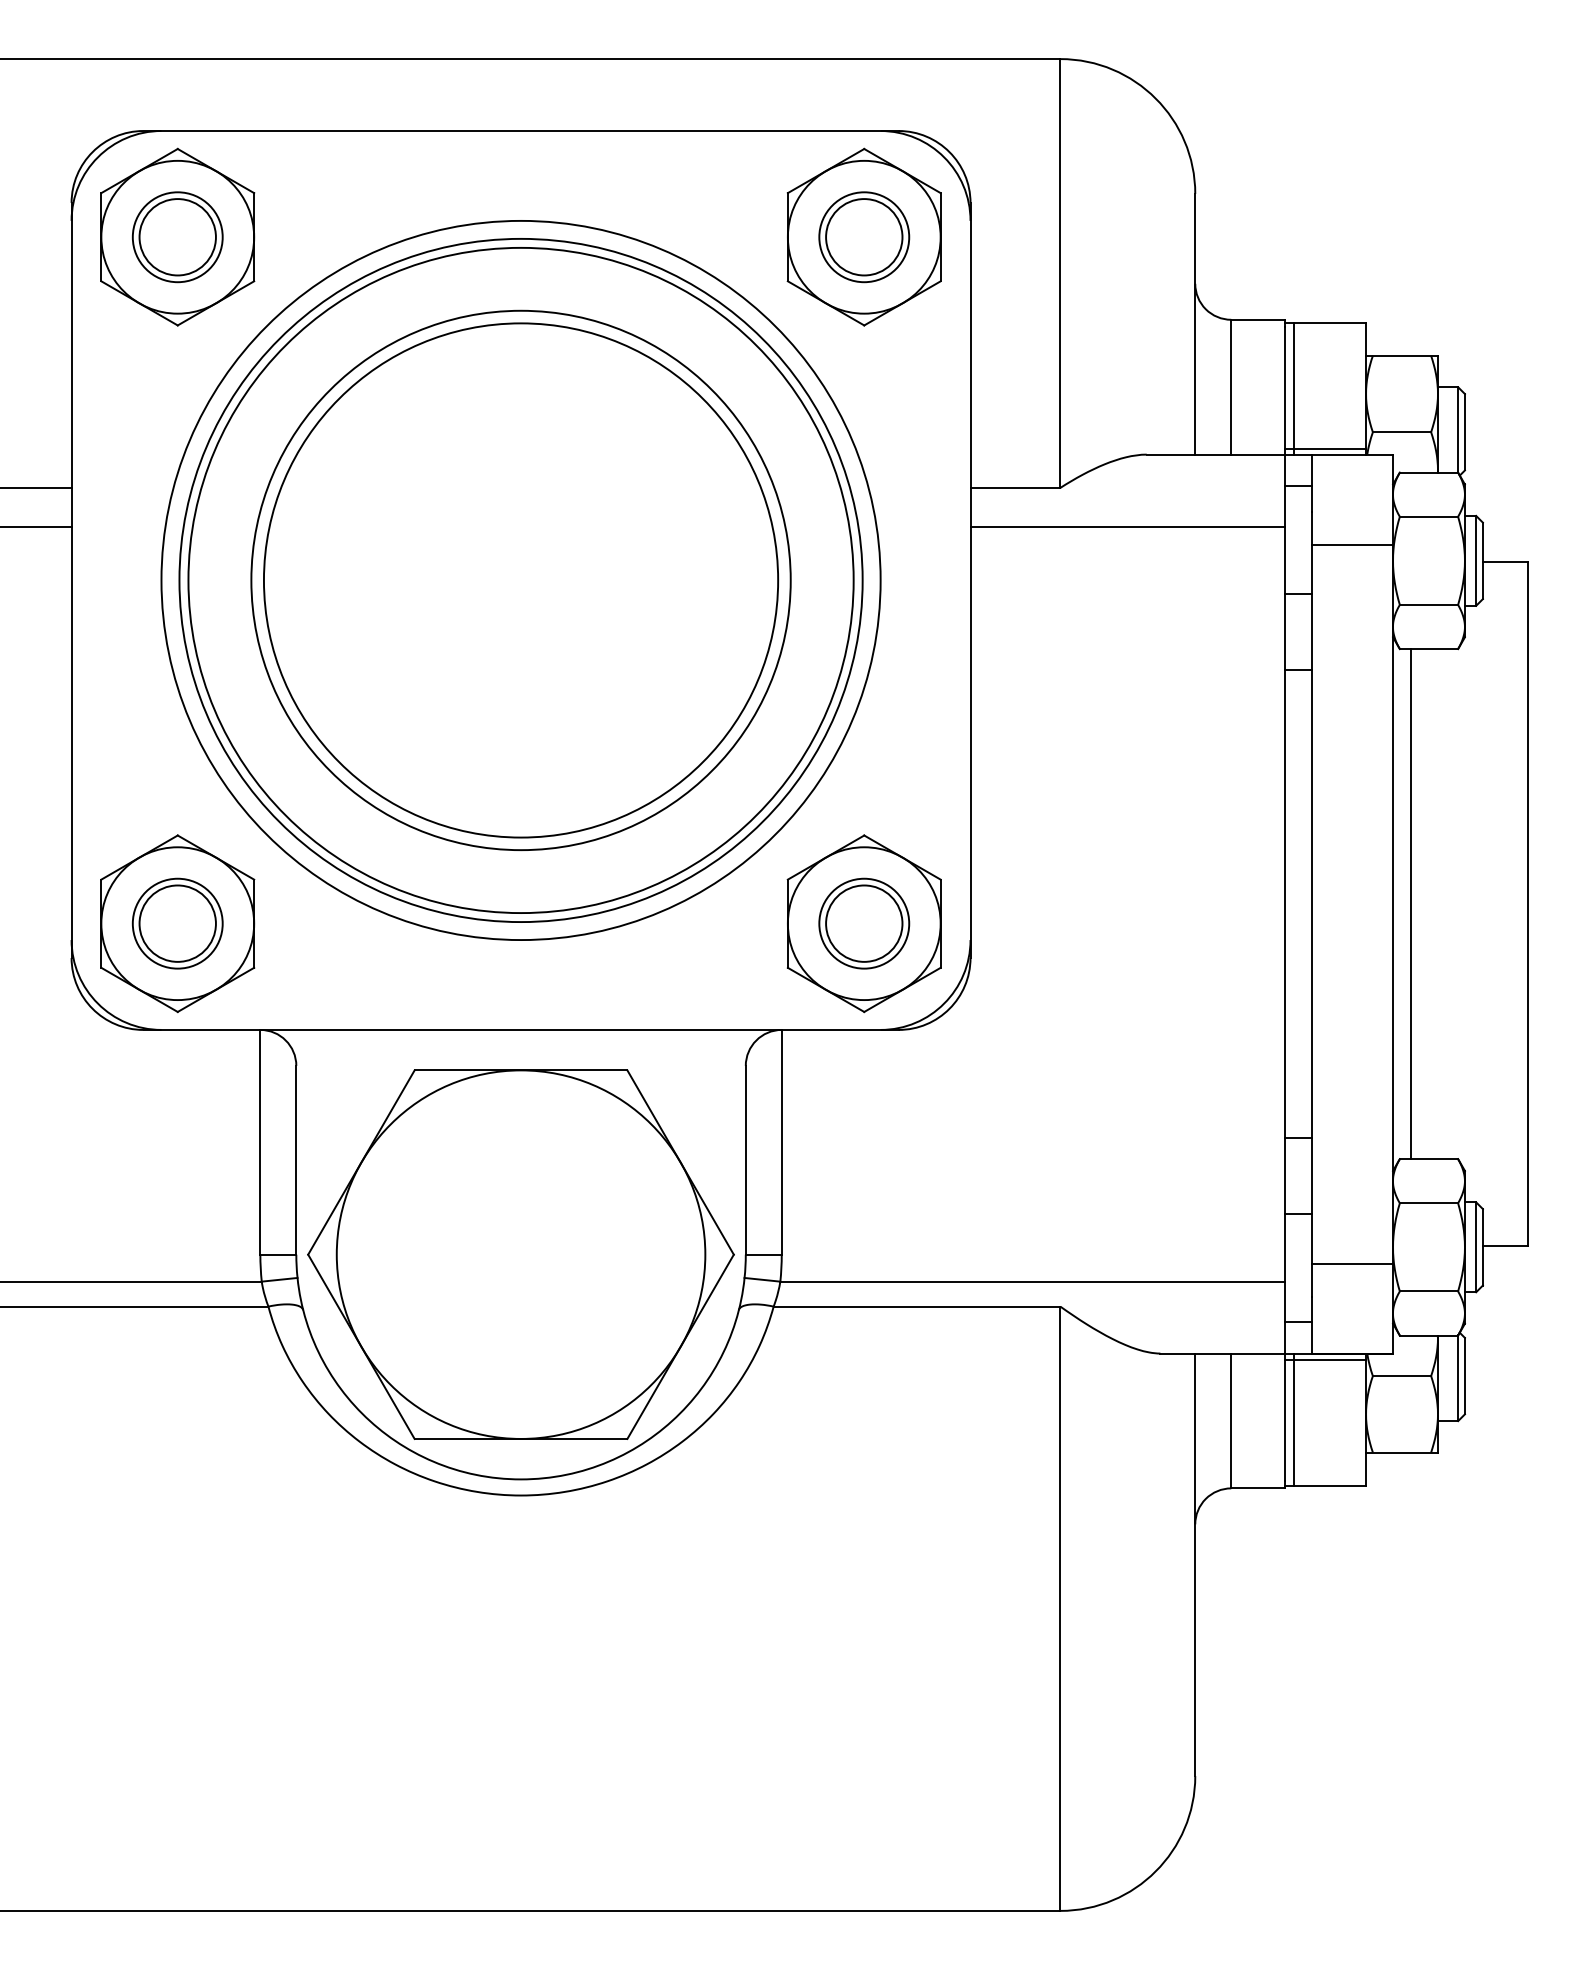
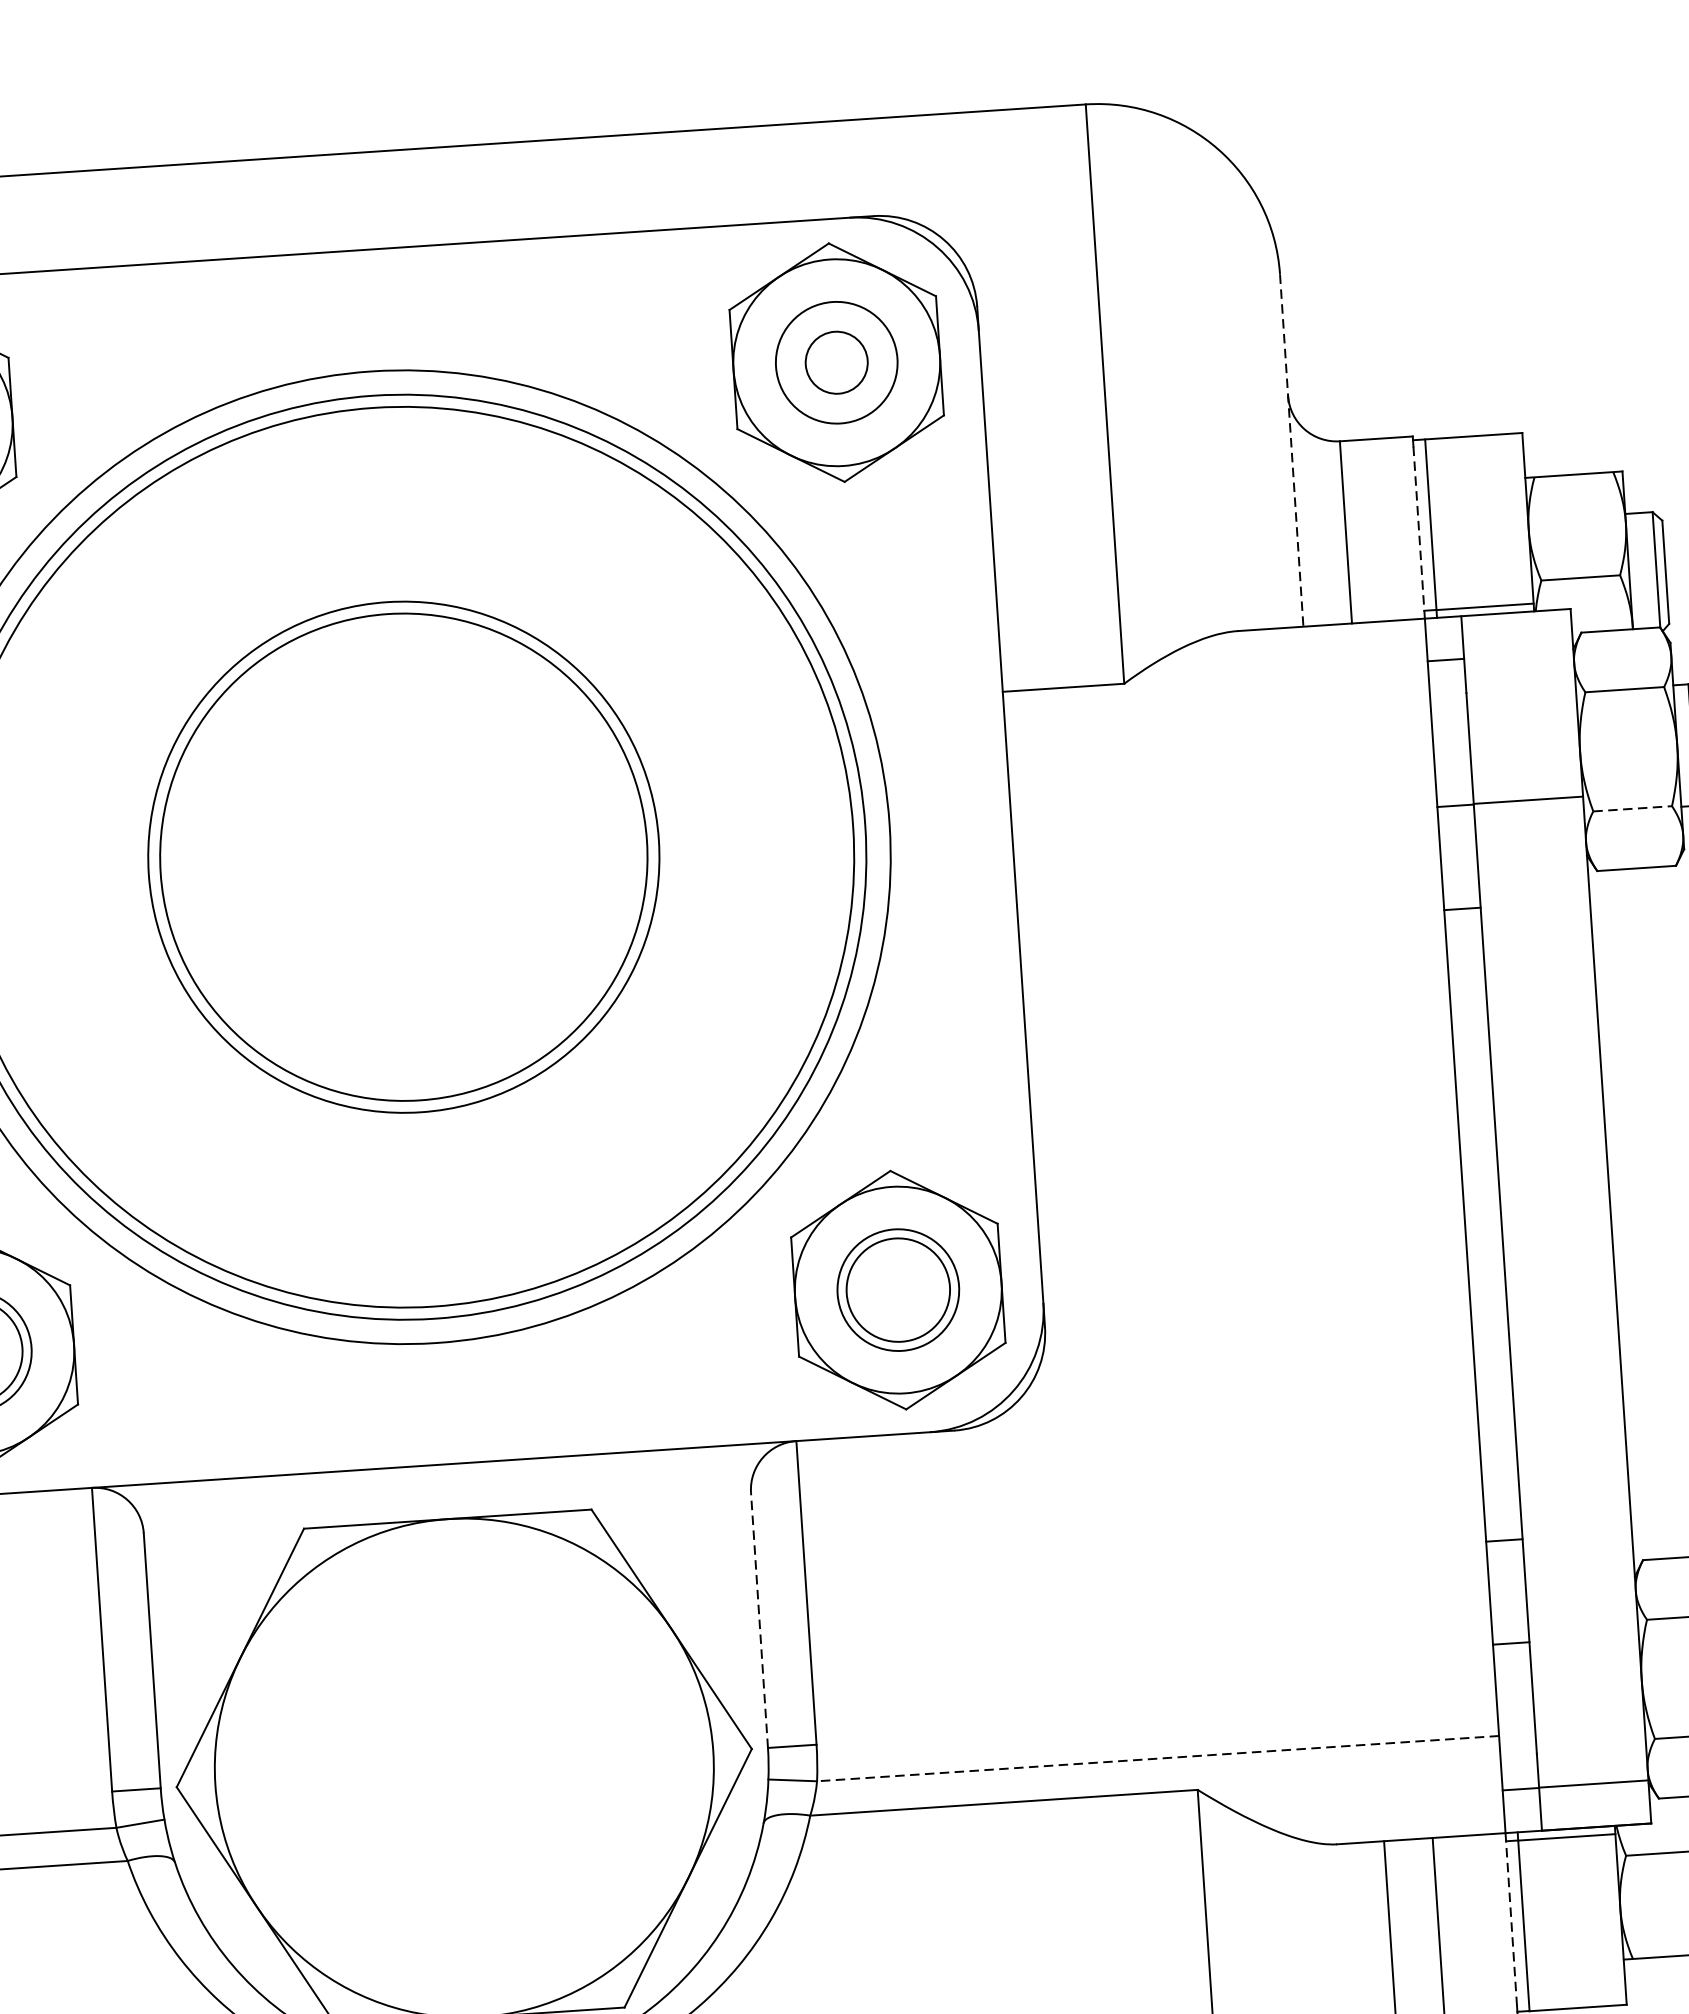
circle: (864, 237) -> (837, 363), size x0.6
line: (1195, 324) -> (1292, 450), solid -> dashed
line: (1285, 390) -> (1419, 531), solid -> dashed
line: (1127, 526) -> (1218, 729), removed
line: (1352, 544) -> (1528, 800), moved
circle: (520, 580) -> (403, 857), size x0.7
circle: (520, 580) -> (403, 857), size x0.7
line: (1429, 604) -> (1633, 808), solid -> dashed
line: (1411, 904) -> (1635, 1215), removed
line: (745, 1159) -> (759, 1619), solid -> dashed
line: (1352, 1263) -> (1593, 1783), moved
line: (1032, 1281) -> (1157, 1758), solid -> dashed
line: (1285, 1417) -> (1511, 1919), solid -> dashed

